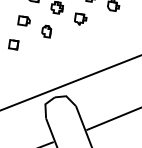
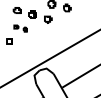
part: (34, 26) -> (20, 28), size x0.6

